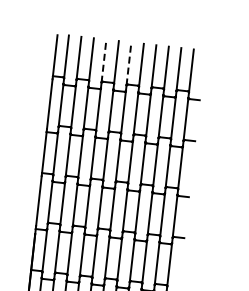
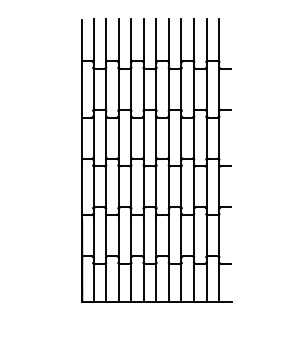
line: (104, 61) -> (131, 40), dashed -> solid
line: (129, 63) -> (156, 40), dashed -> solid

